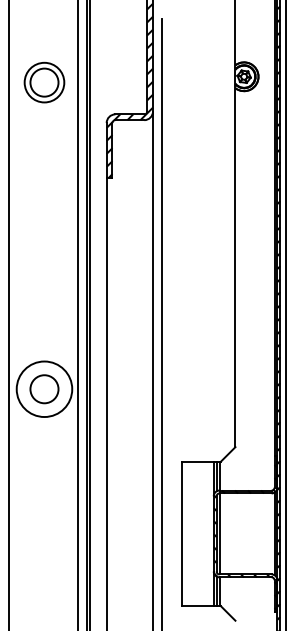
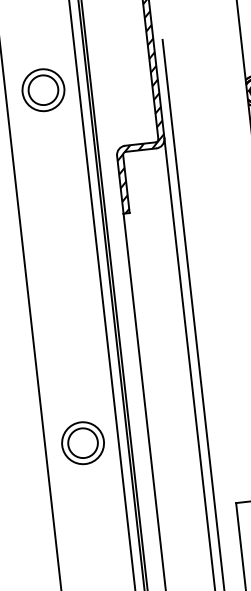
part: (44, 82) -> (43, 90), moved
circle: (44, 389) -> (83, 443), size x0.71

